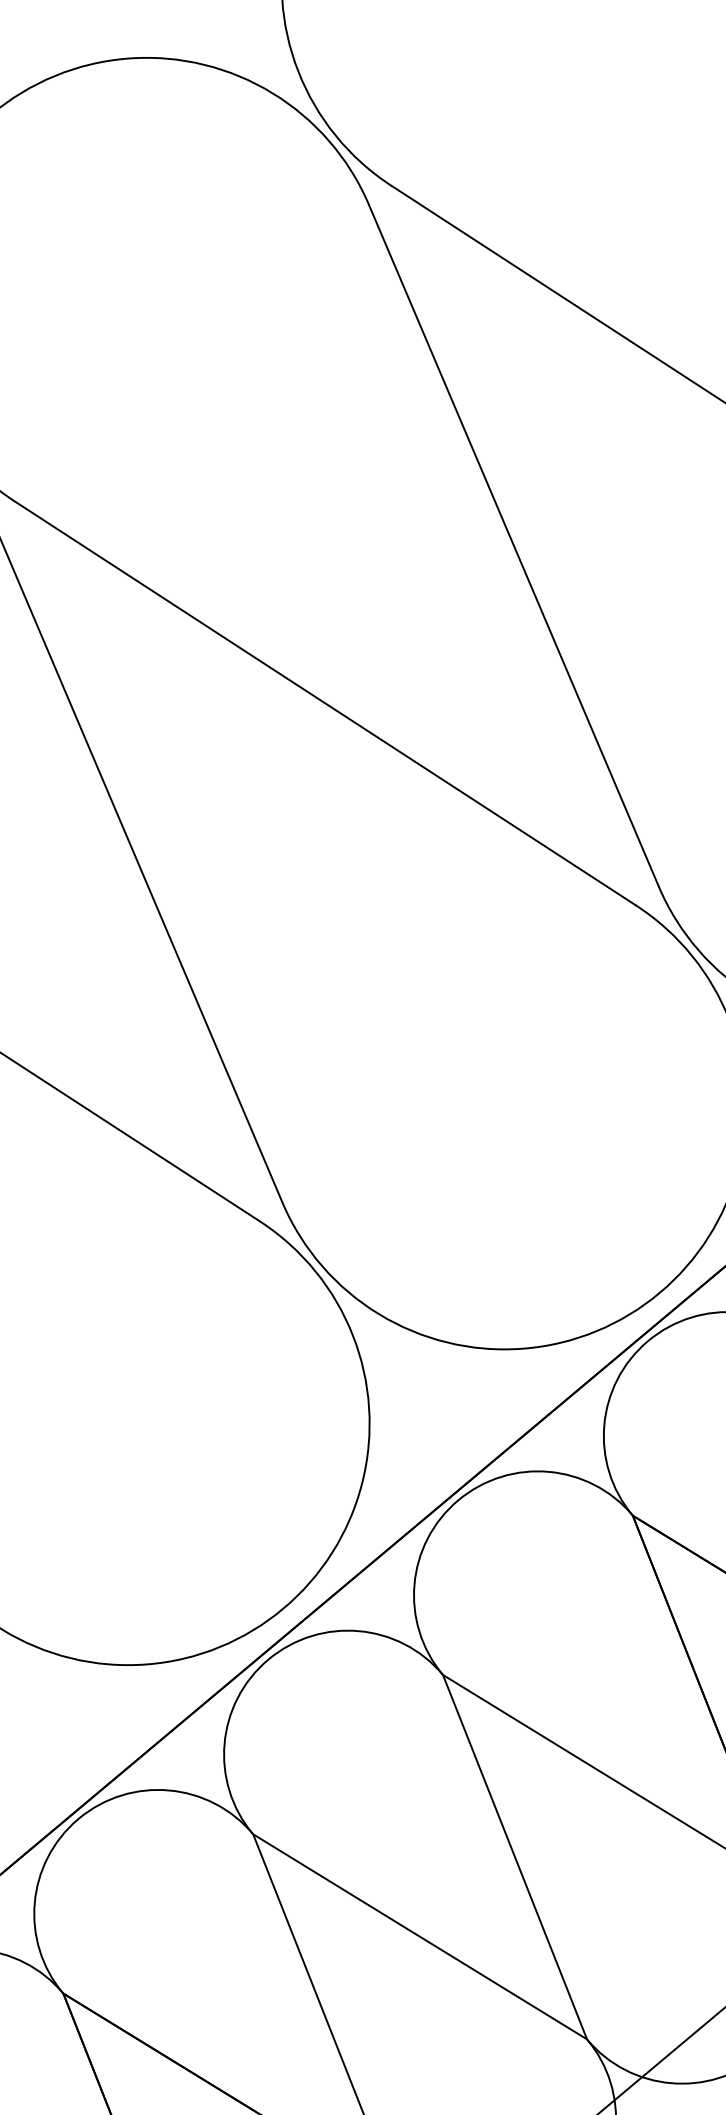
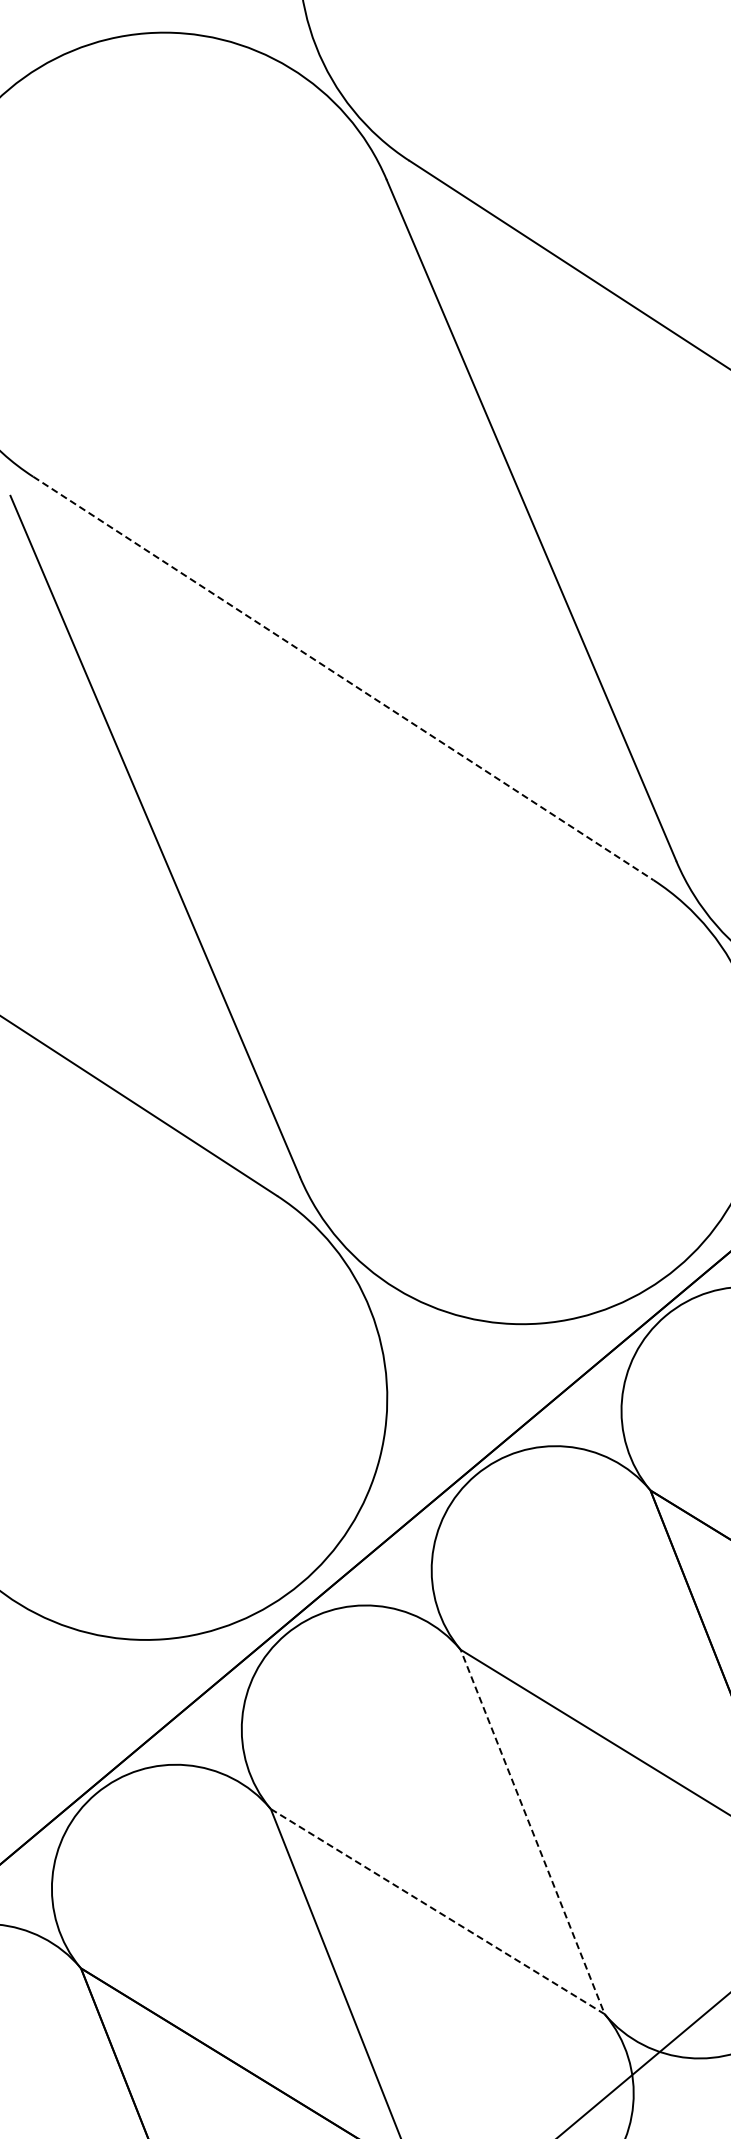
line: (325, 703) -> (343, 678), solid -> dashed
line: (586, 2039) -> (604, 2014), solid -> dashed

